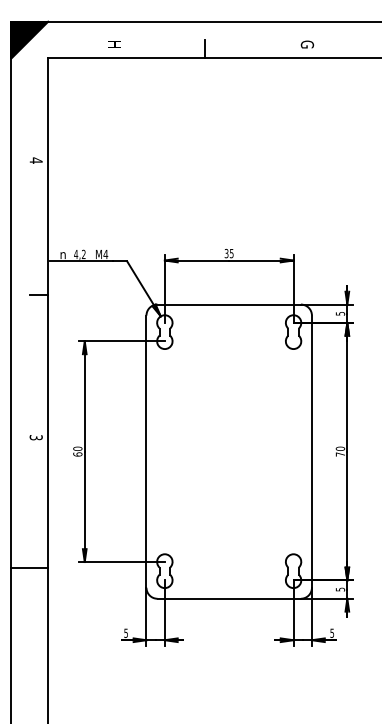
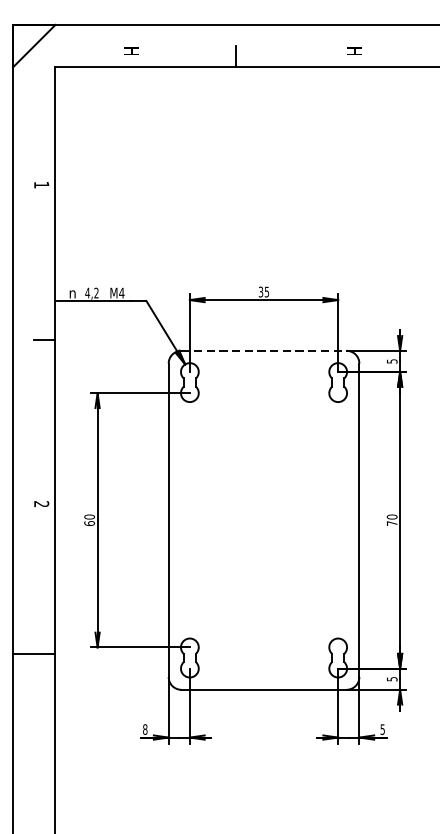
fill: (29, 39) -> (33, 45), removed
text: (307, 44) -> (354, 51), G -> H
text: (35, 160) -> (40, 184), 4 -> 1
line: (229, 304) -> (264, 350), solid -> dashed
text: (35, 437) -> (40, 503), 3 -> 2
text: (126, 632) -> (145, 728), 5 -> 8

